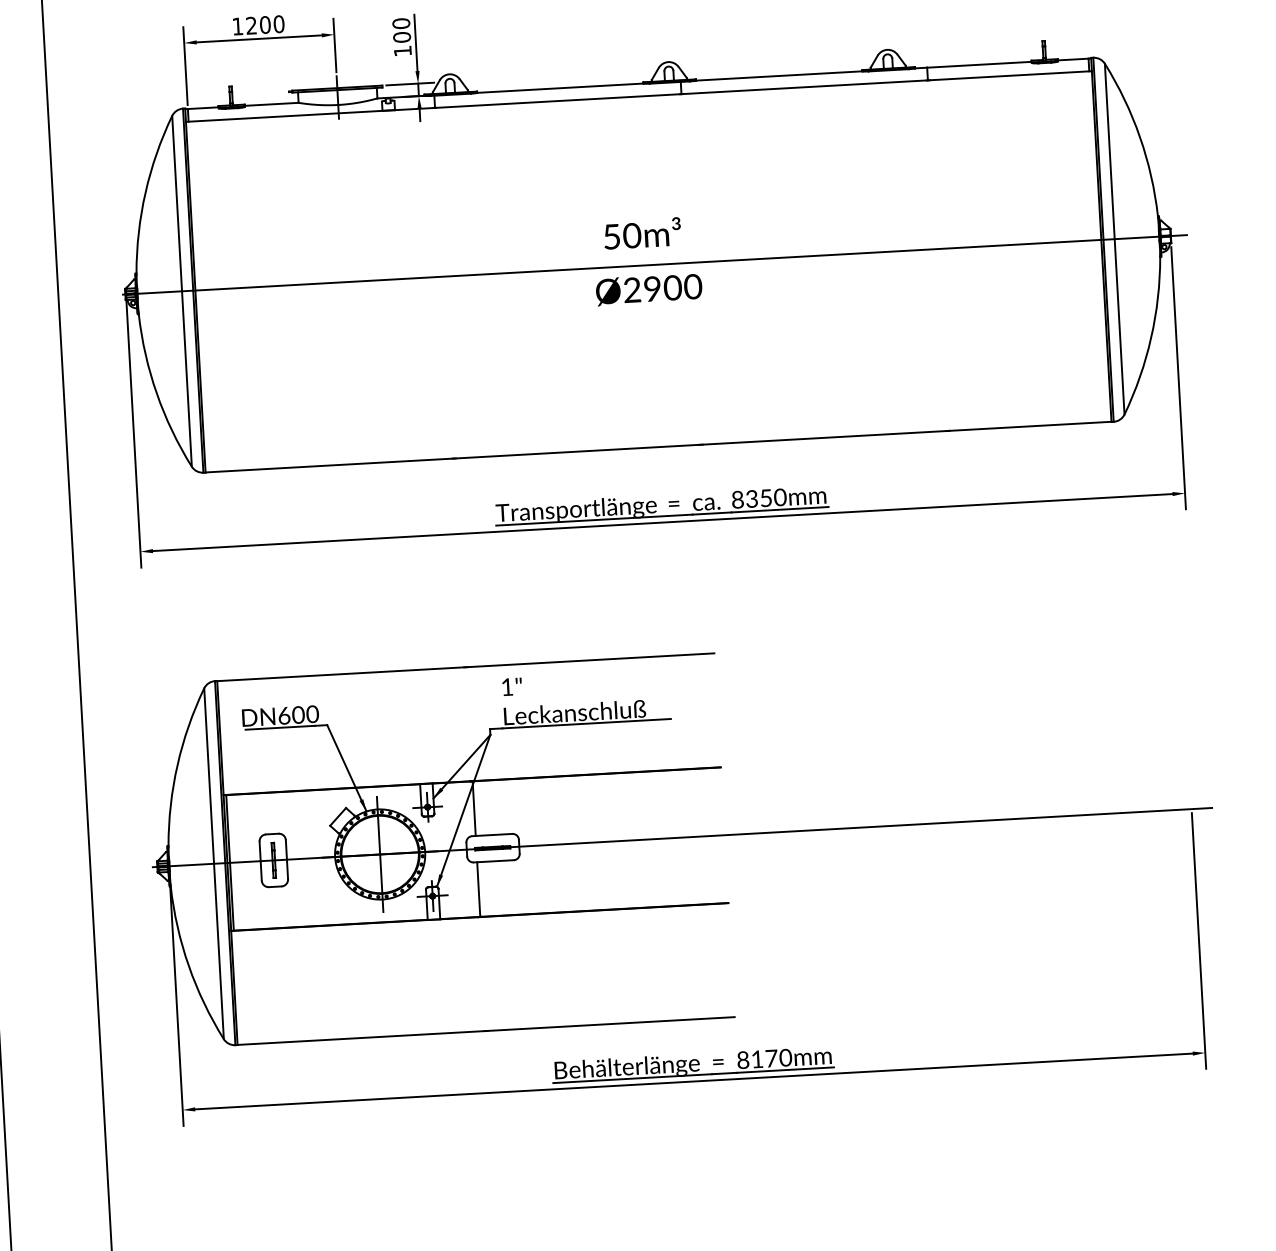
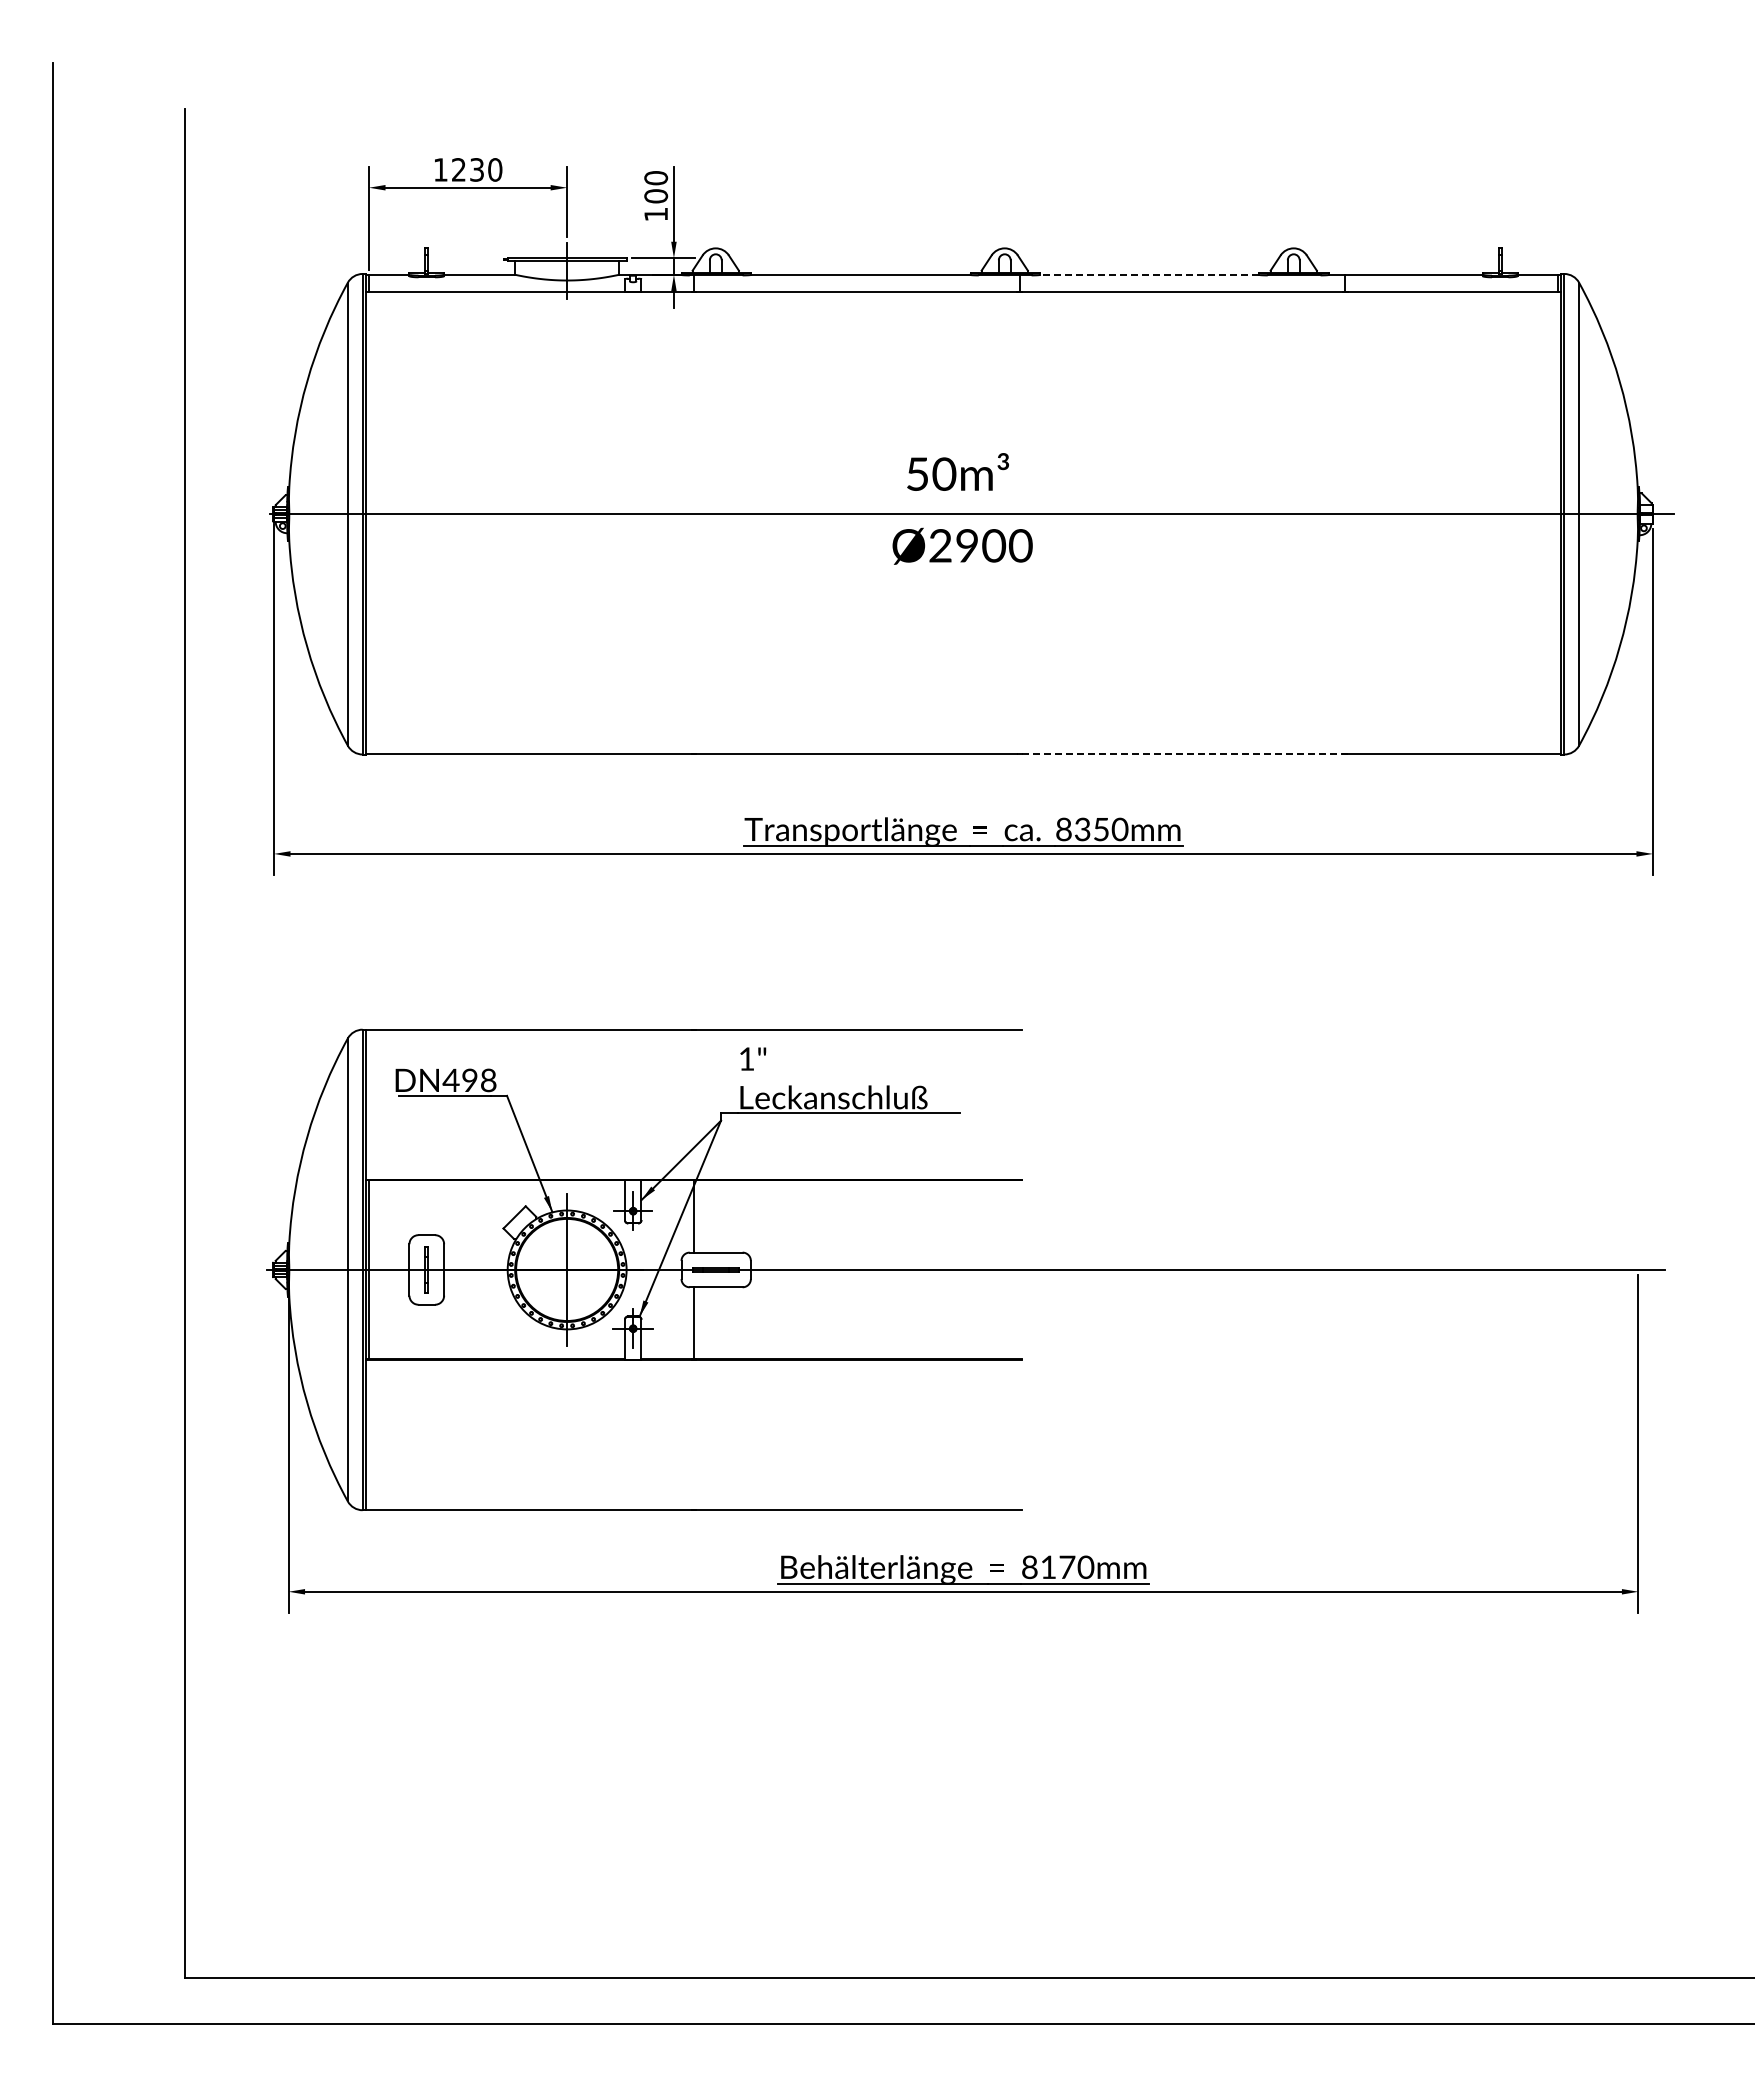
text: (265, 24) -> (477, 169), 1200 -> 1230
line: (779, 75) -> (1149, 274), solid -> dashed
line: (824, 437) -> (1182, 754), solid -> dashed
text: (298, 715) -> (469, 1080), DN600 -> DN498

